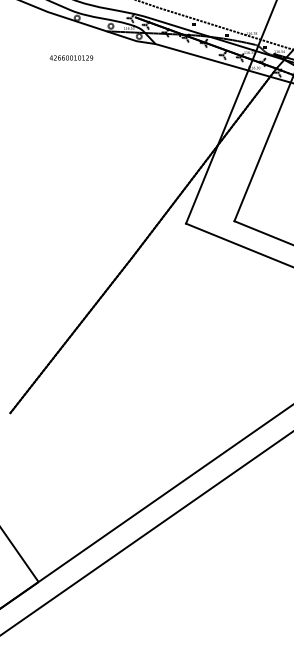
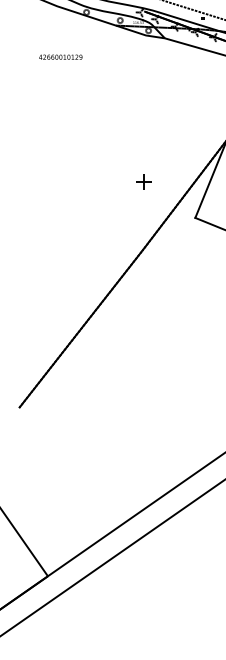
text: (71, 57) -> (60, 56), moved
part: (134, 187) -> (143, 181), added

